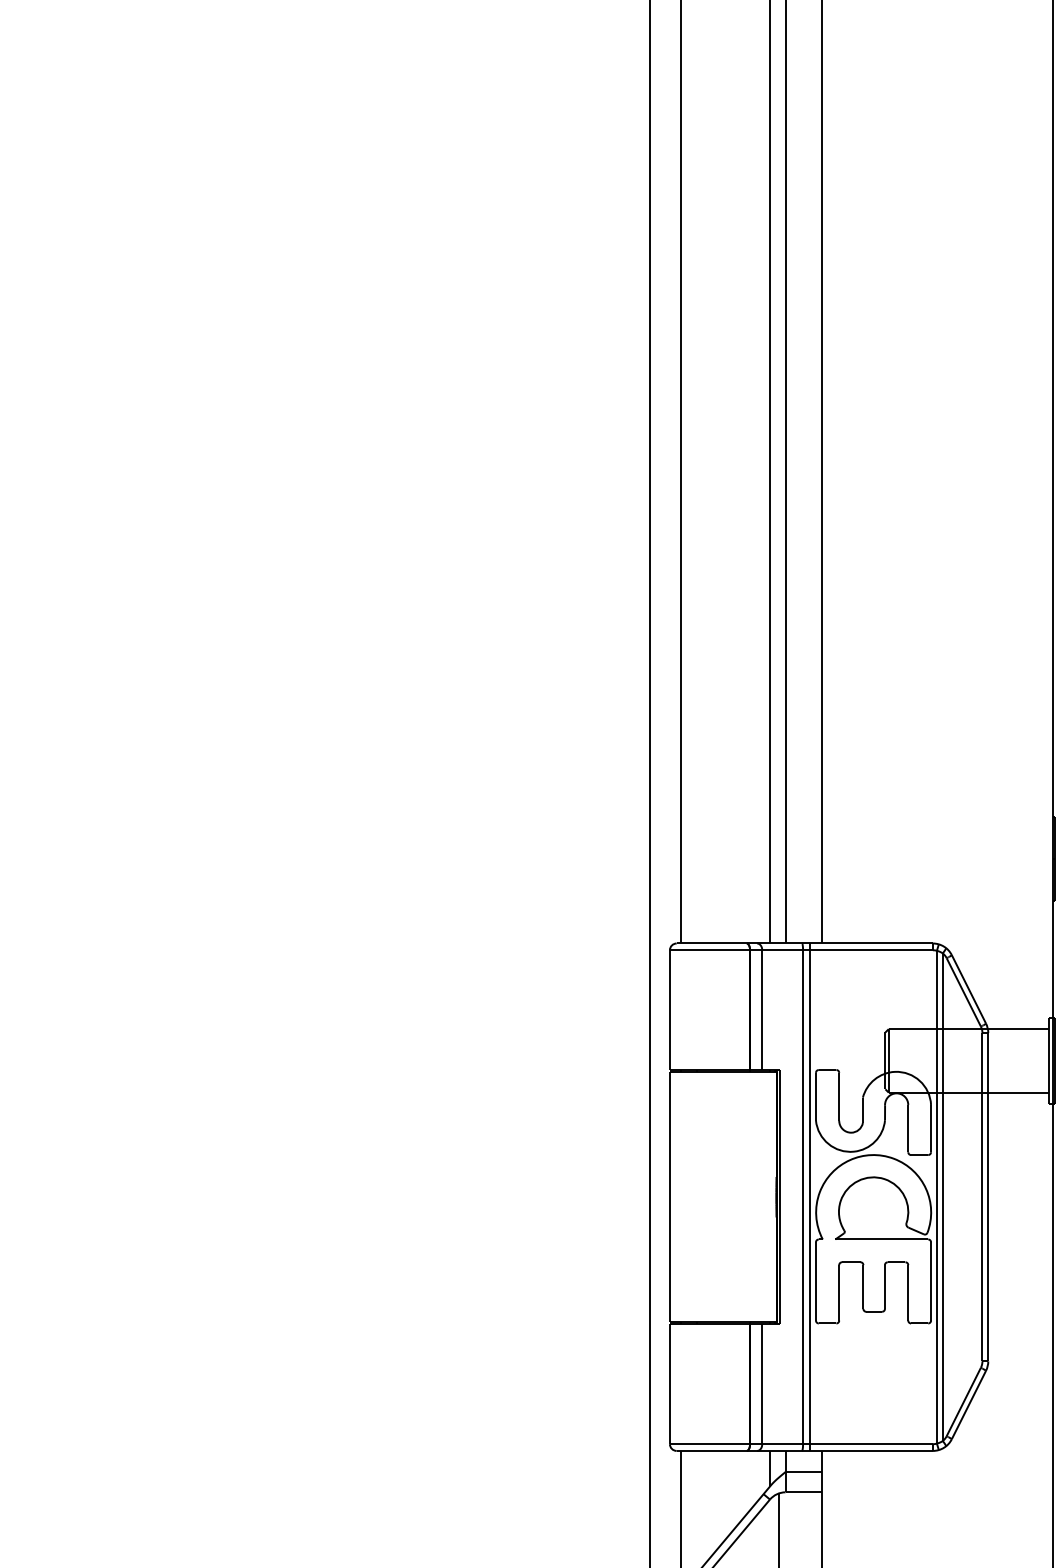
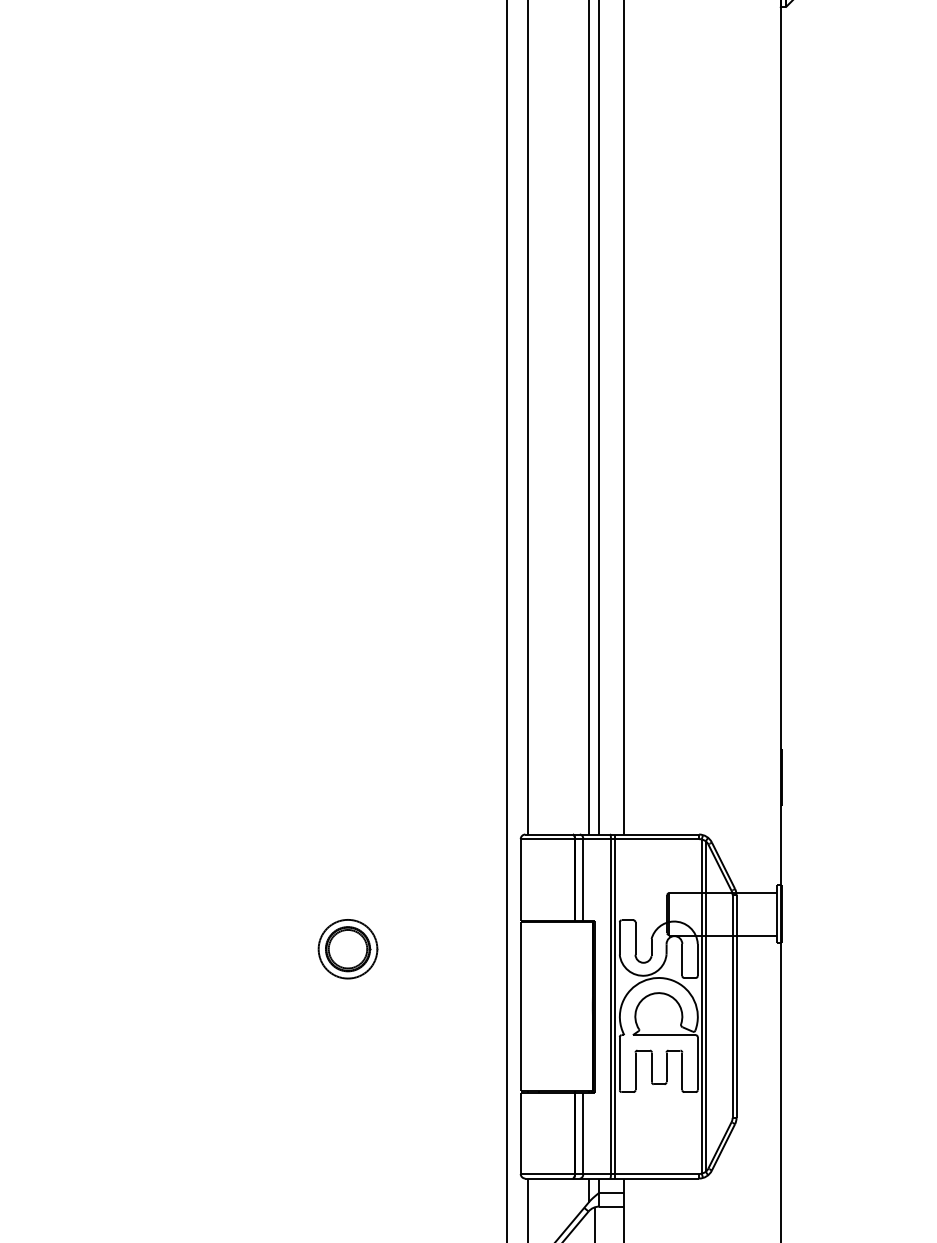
part: (414, 1113) -> (347, 949), added

